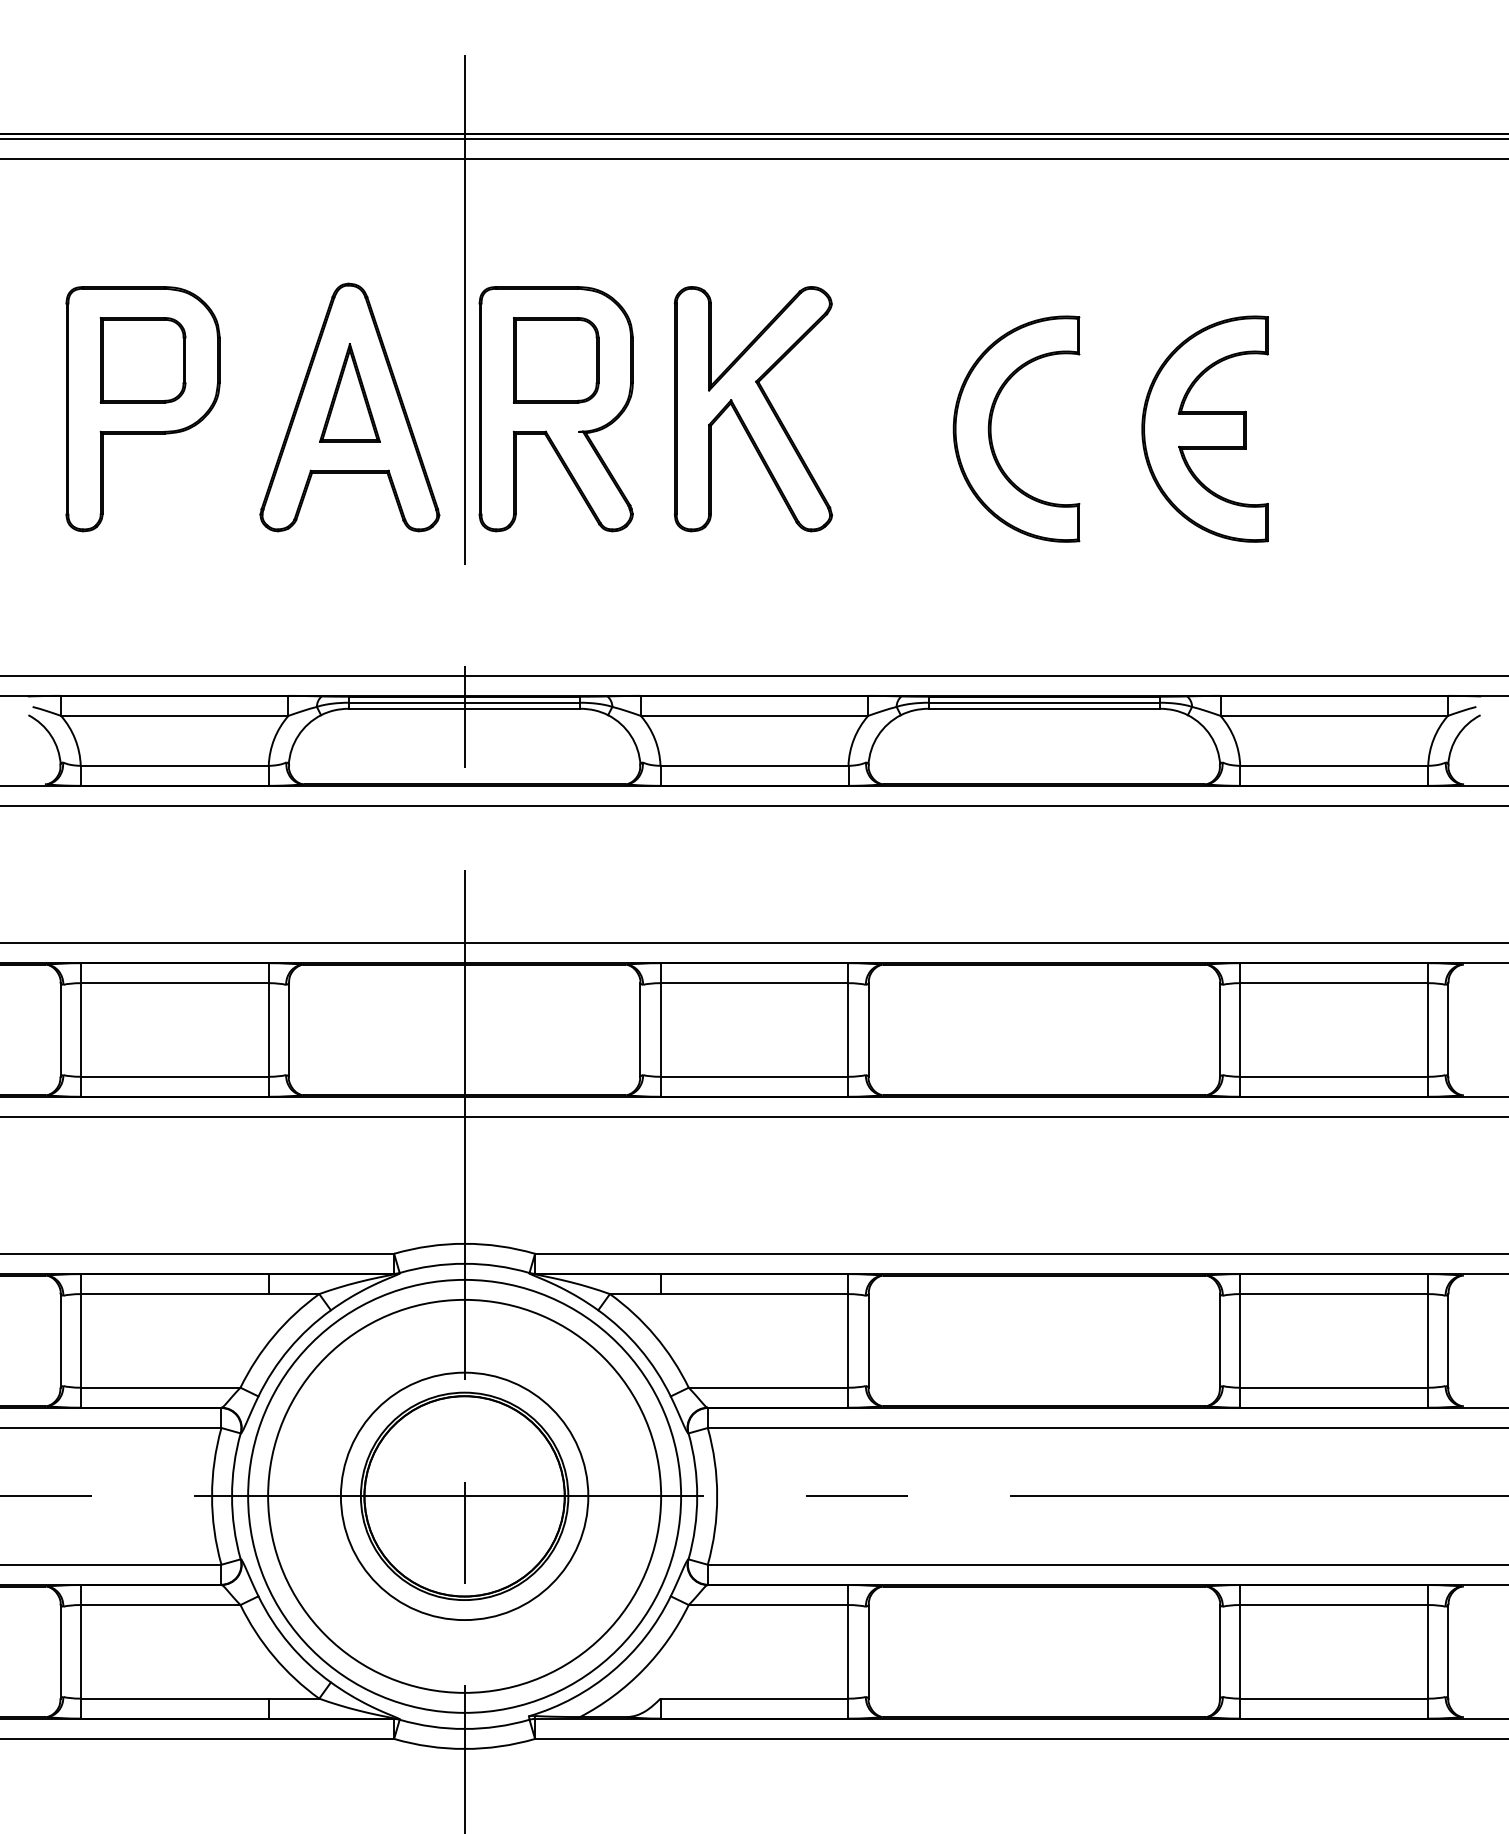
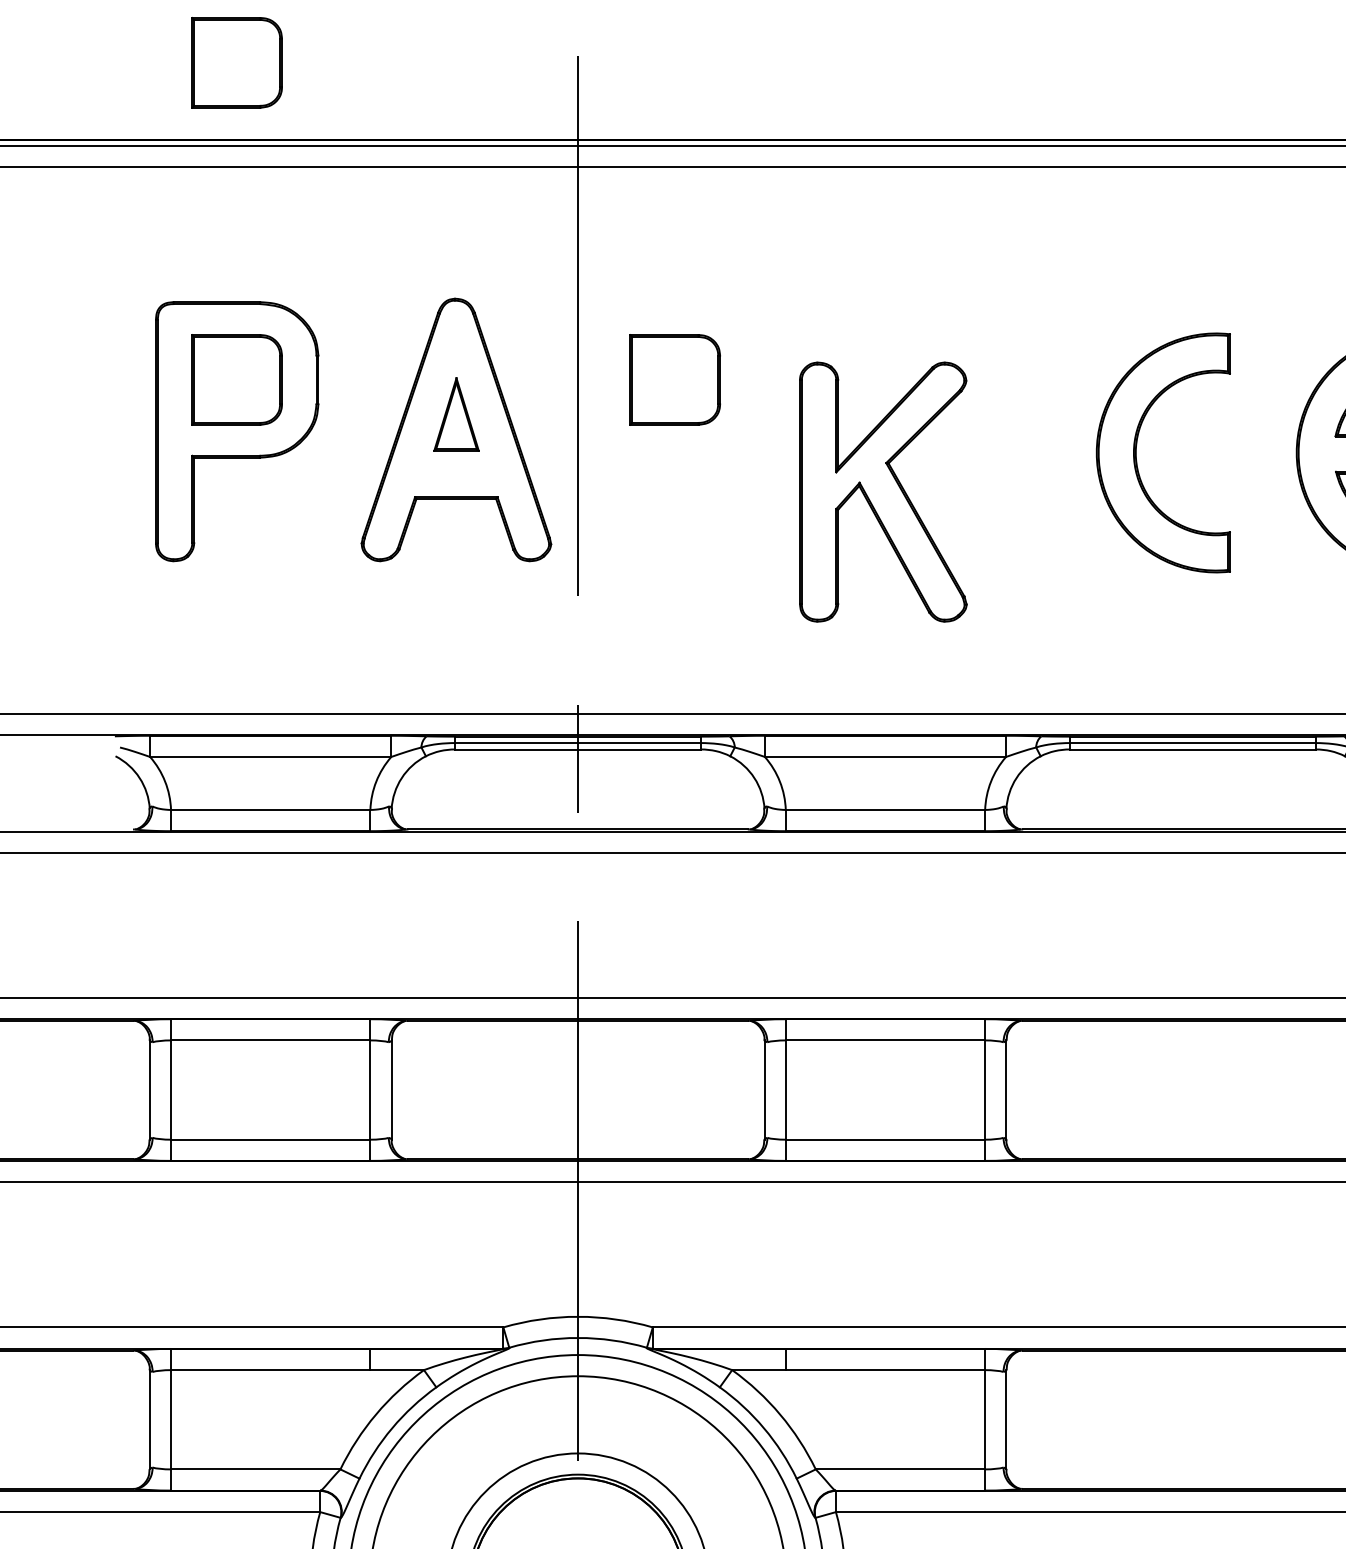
part: (142, 61) -> (236, 63), added
part: (349, 392) -> (456, 414), size x0.7
part: (555, 409) -> (674, 432), removed
part: (753, 409) -> (883, 492), moved

